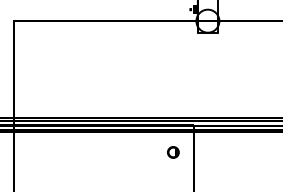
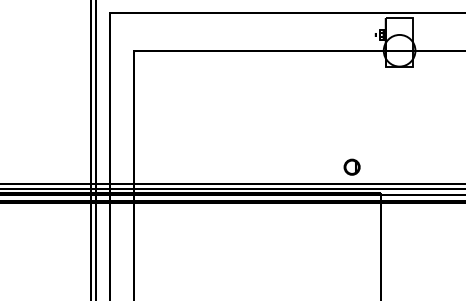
part: (172, 151) -> (351, 166), moved

